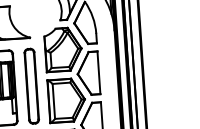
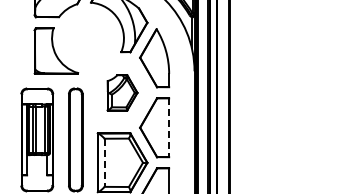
part: (63, 49) -> (122, 92), size x0.6
line: (99, 73) -> (169, 128), solid -> dashed
line: (53, 101) -> (104, 163), solid -> dashed

